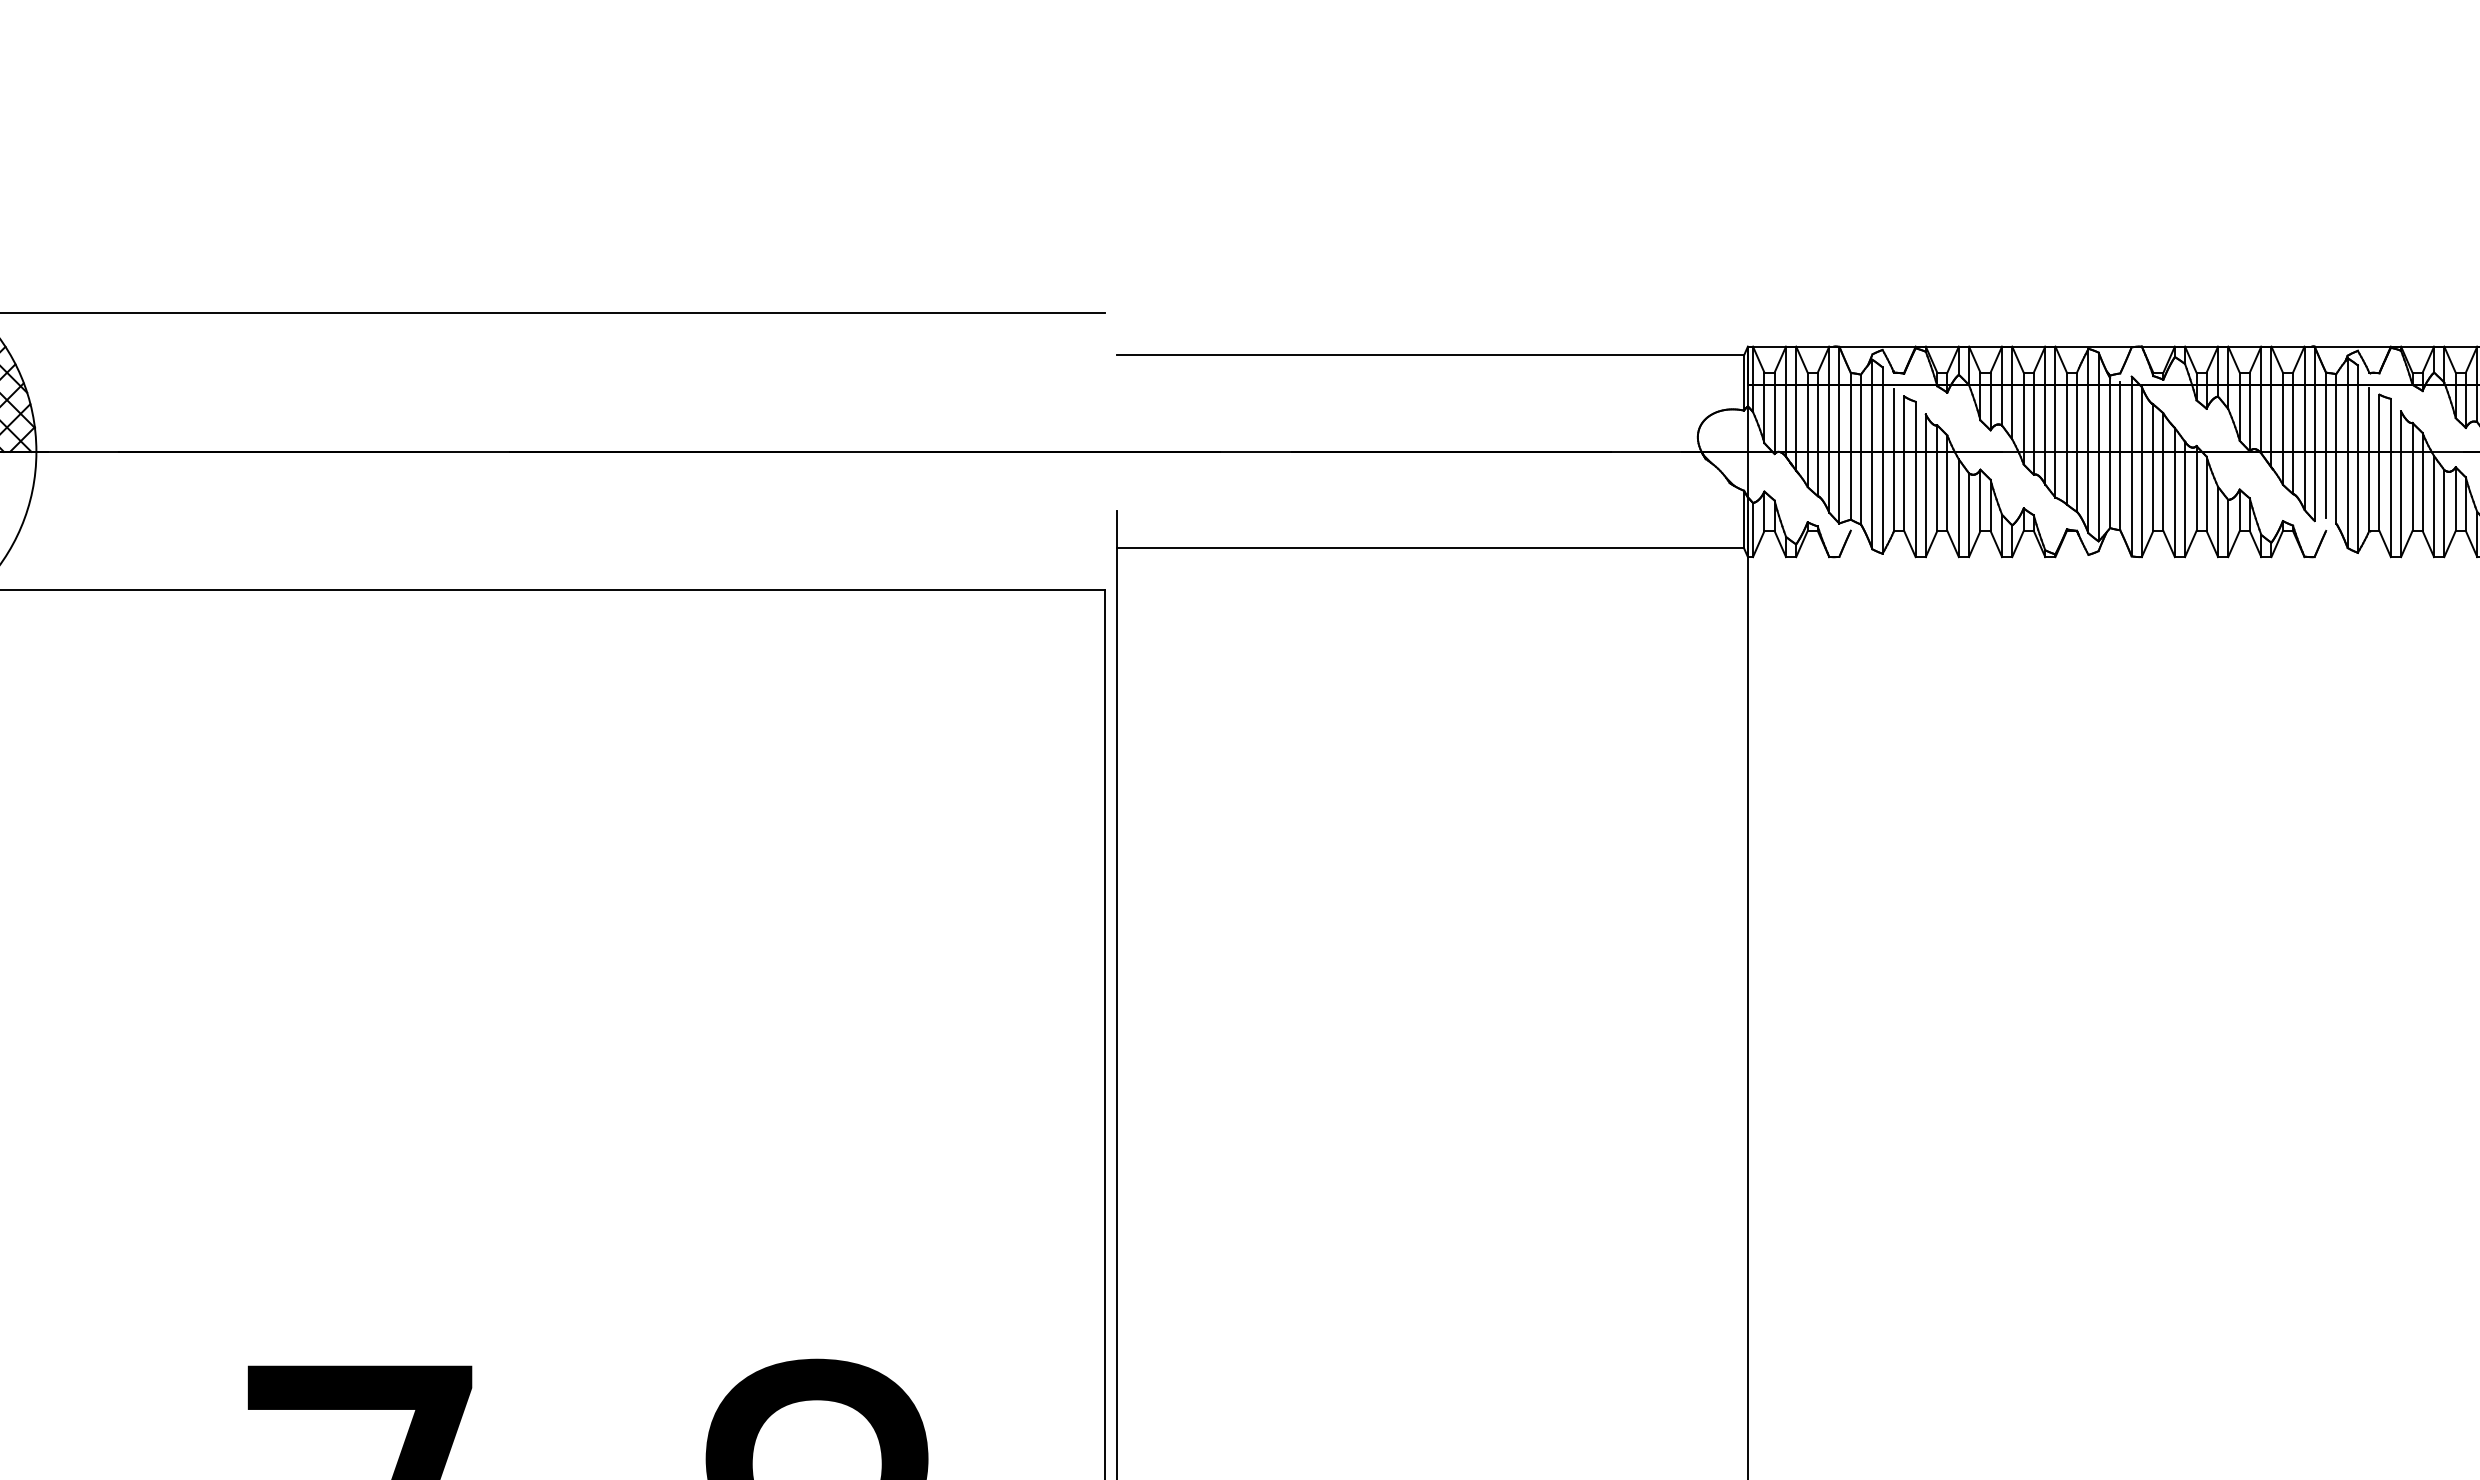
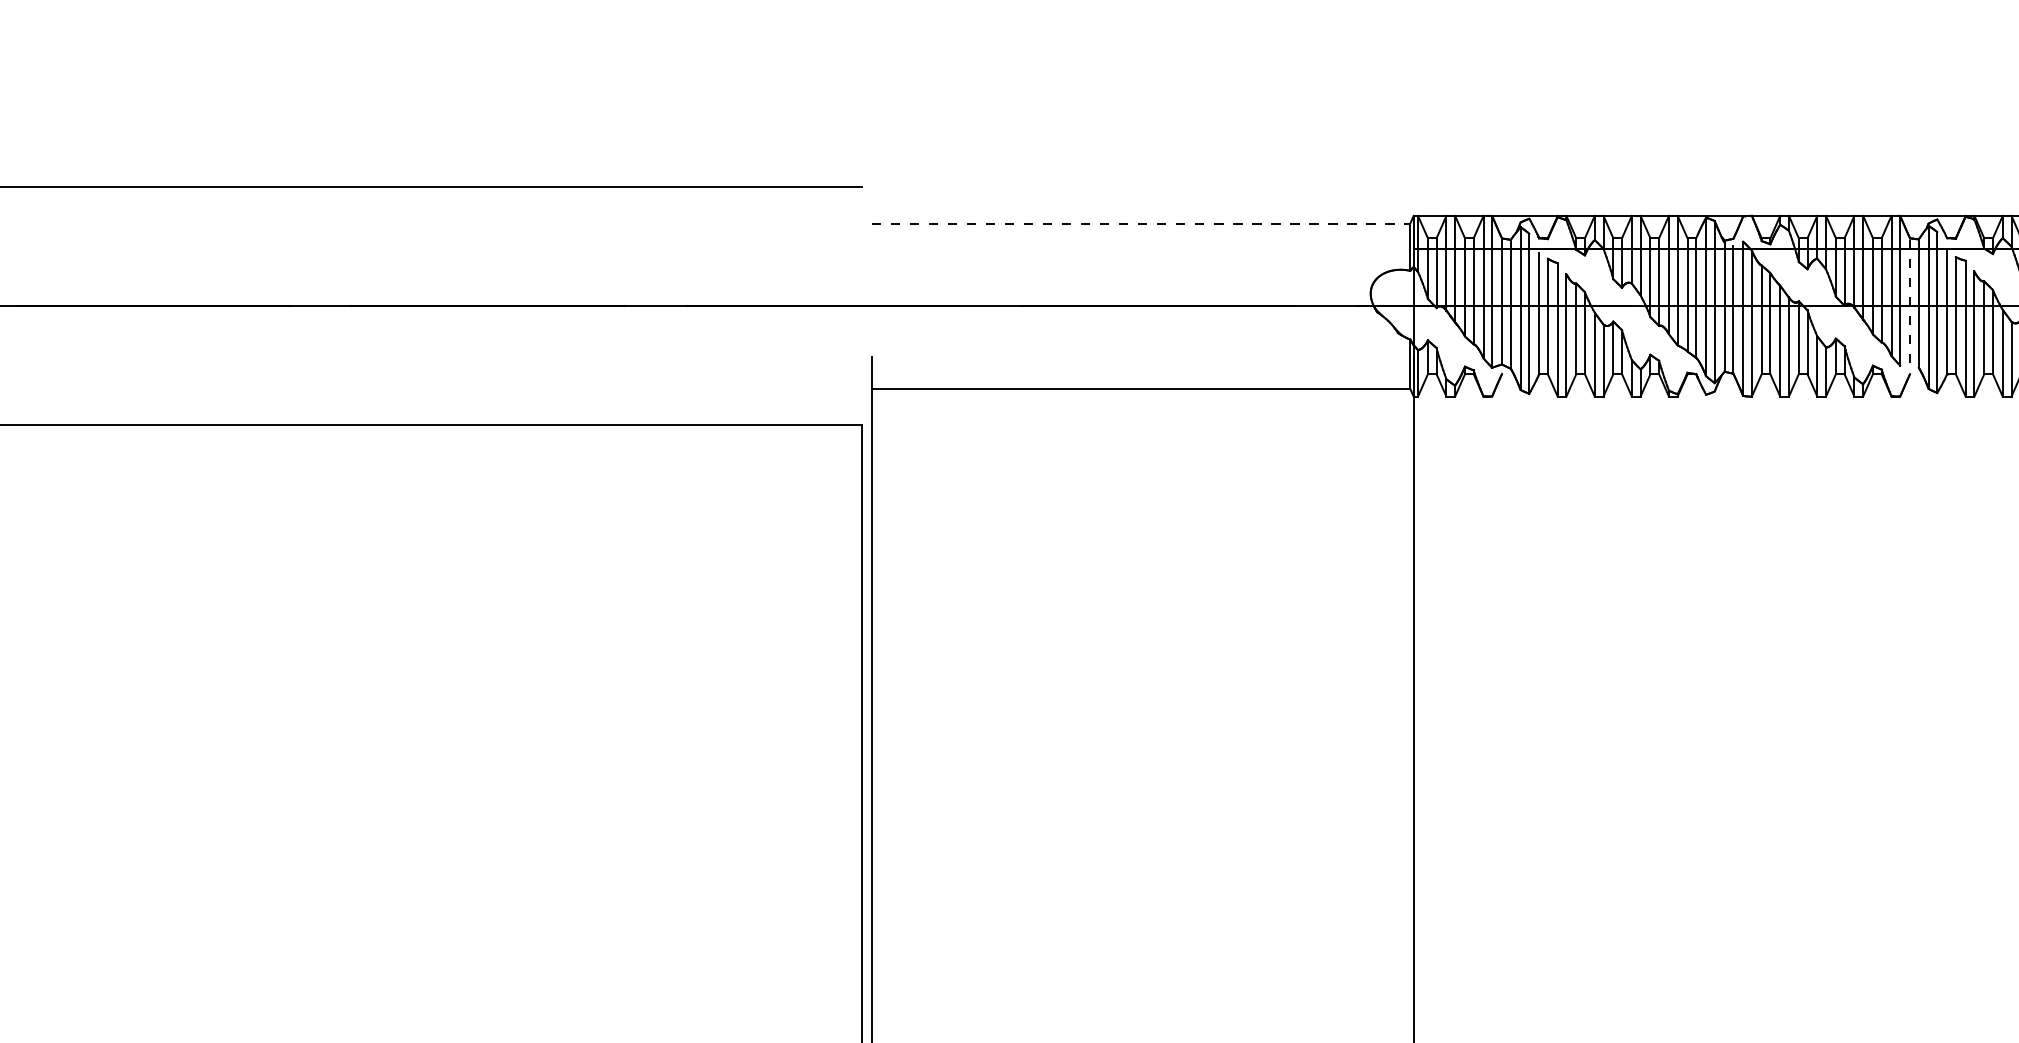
line: (1430, 355) -> (1141, 223), solid -> dashed
line: (2326, 445) -> (1910, 300), solid -> dashed

